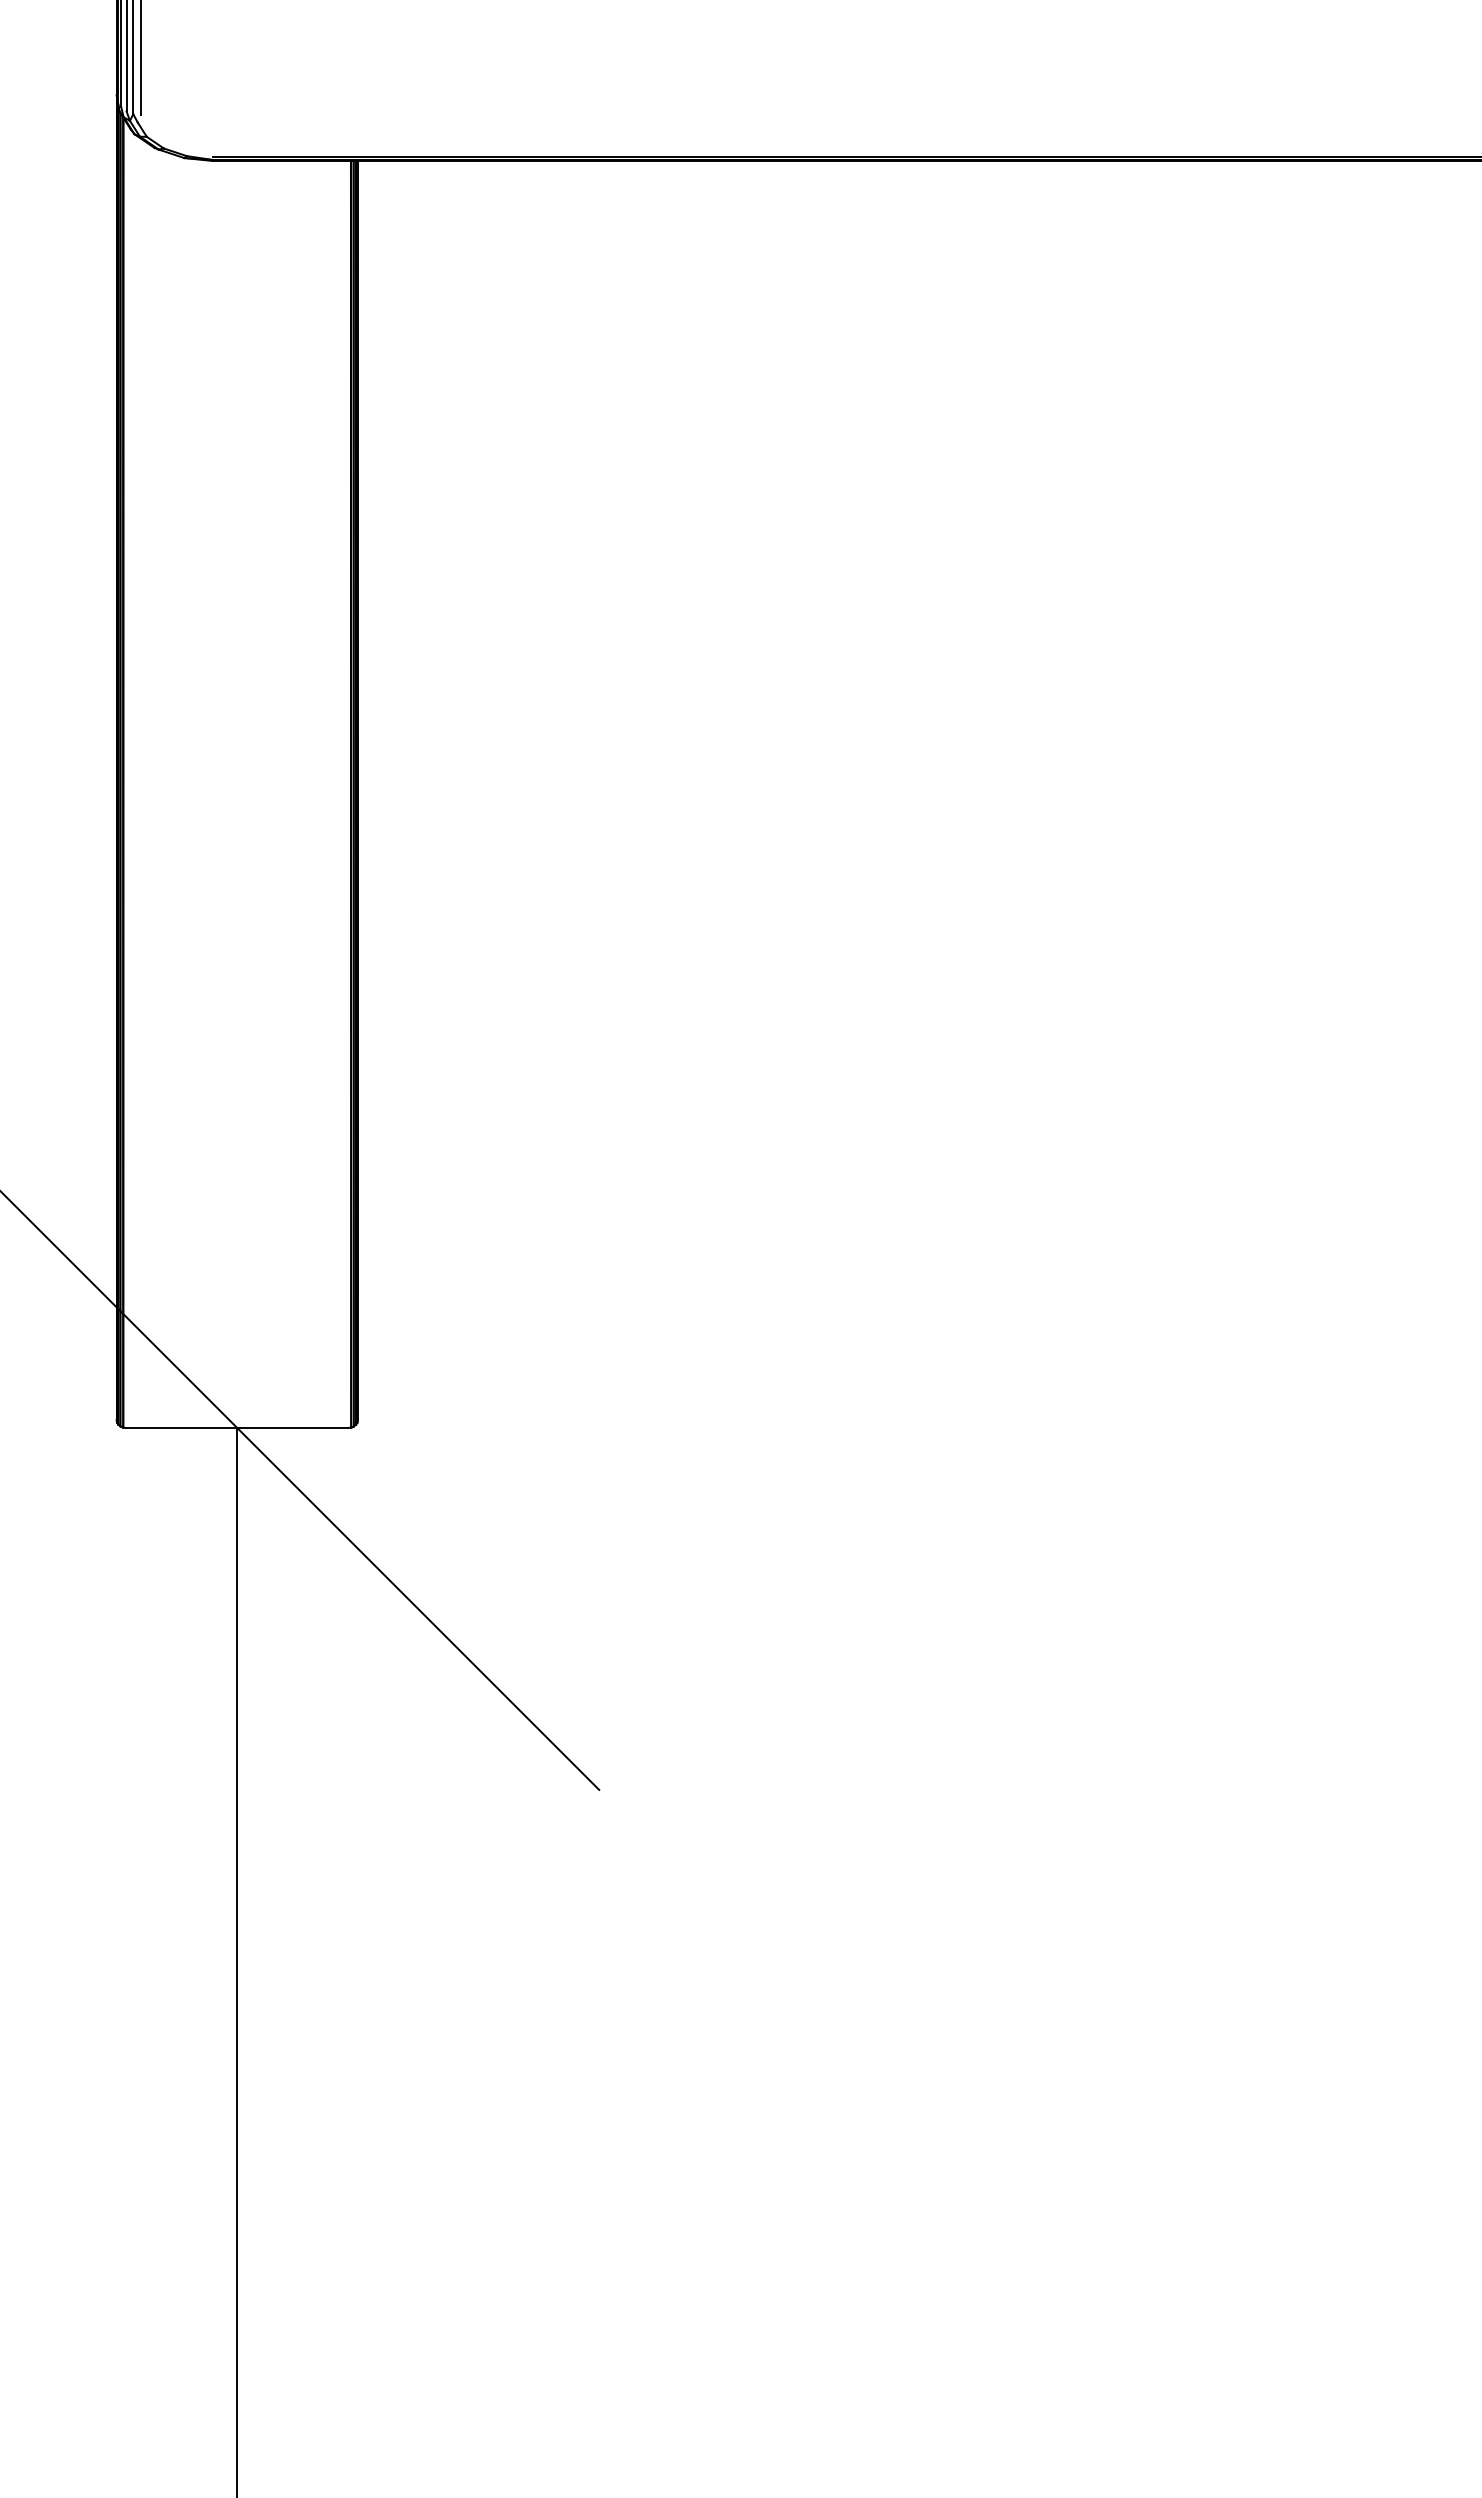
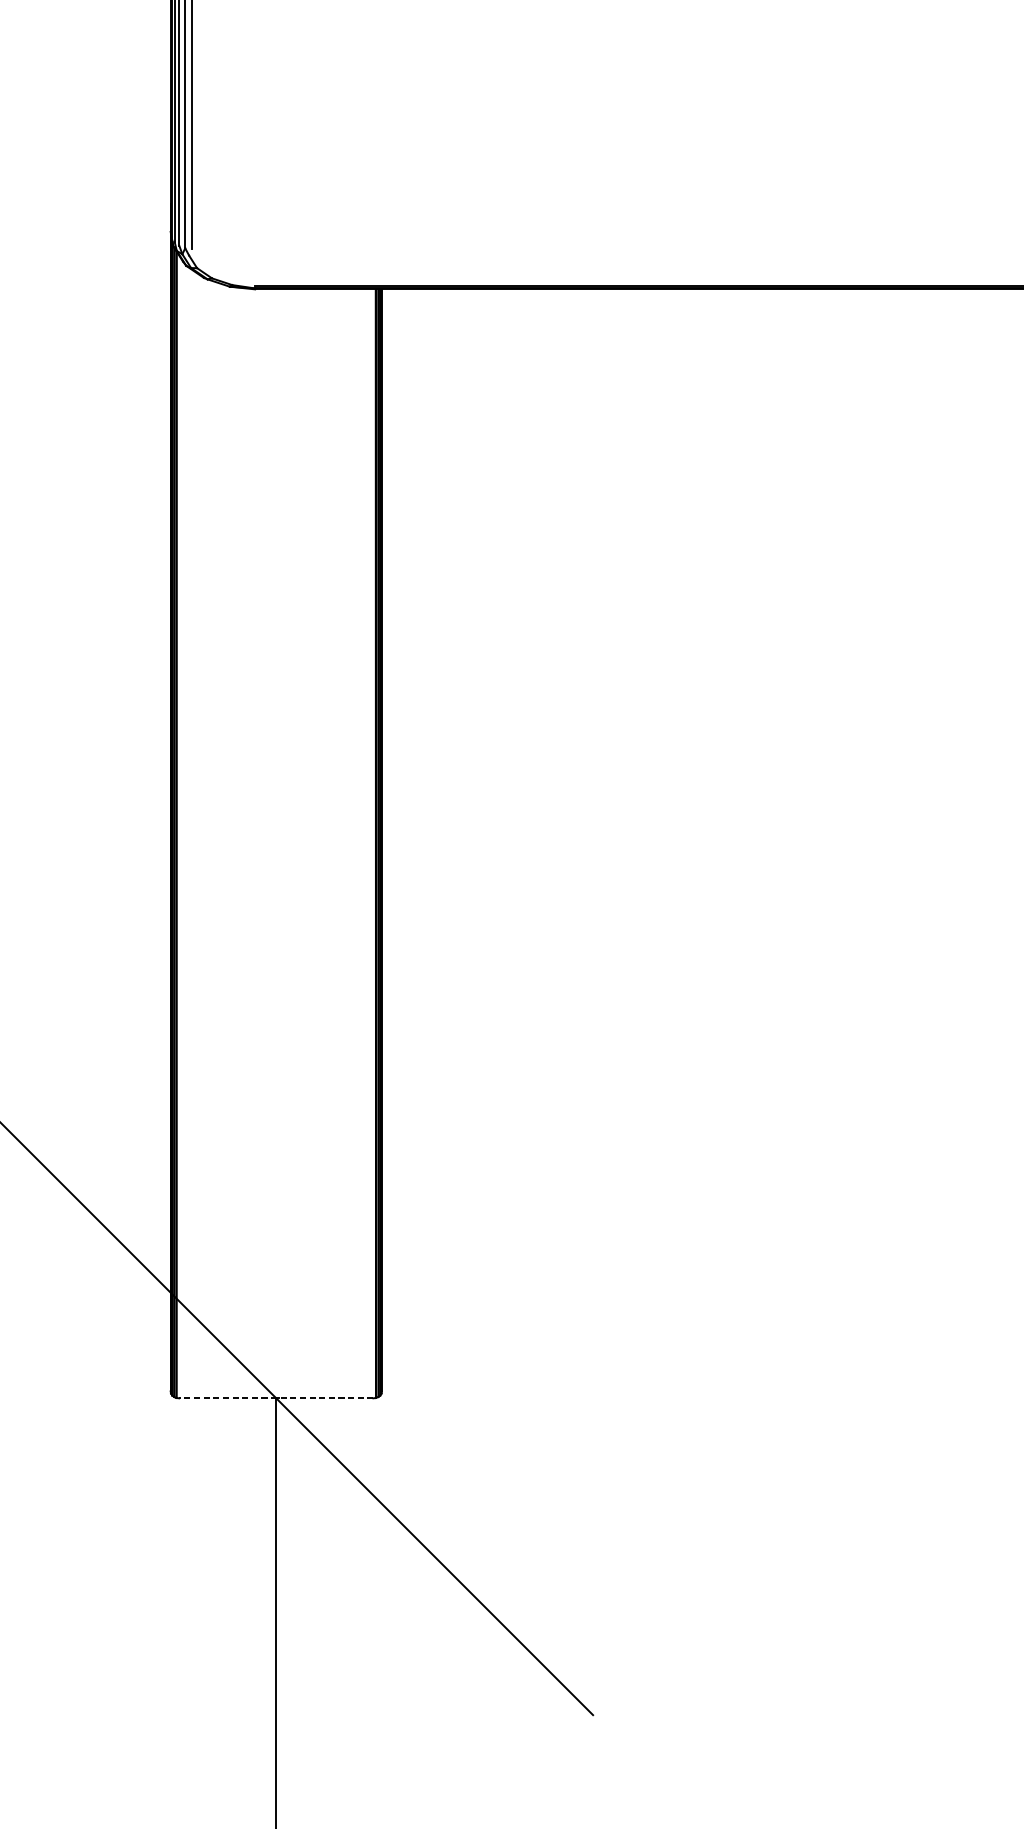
line: (237, 1428) -> (276, 1398), solid -> dashed

